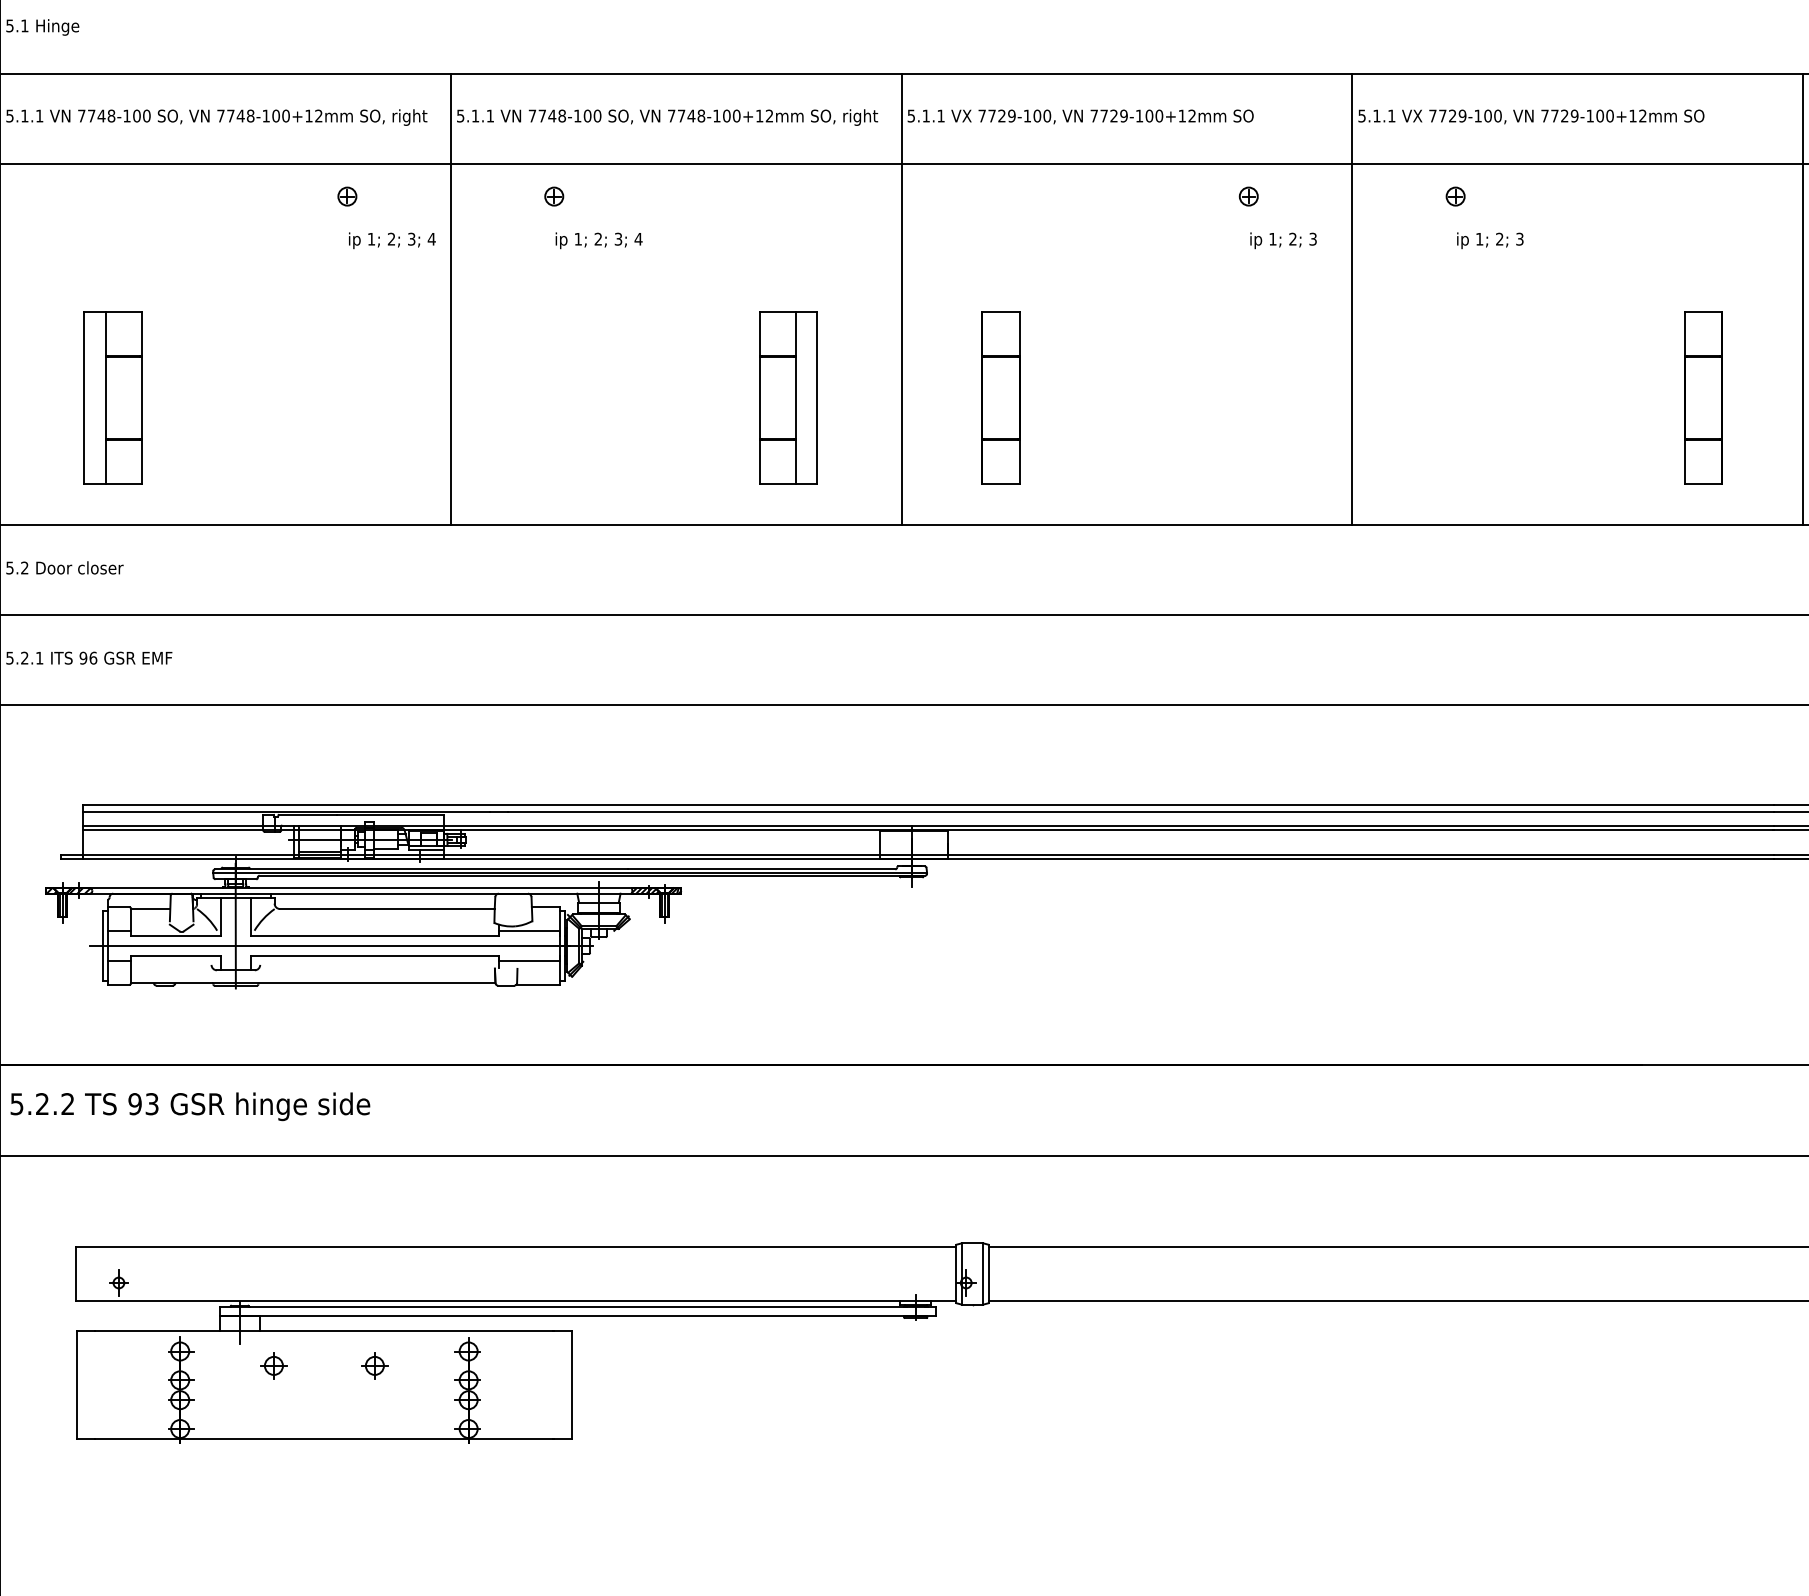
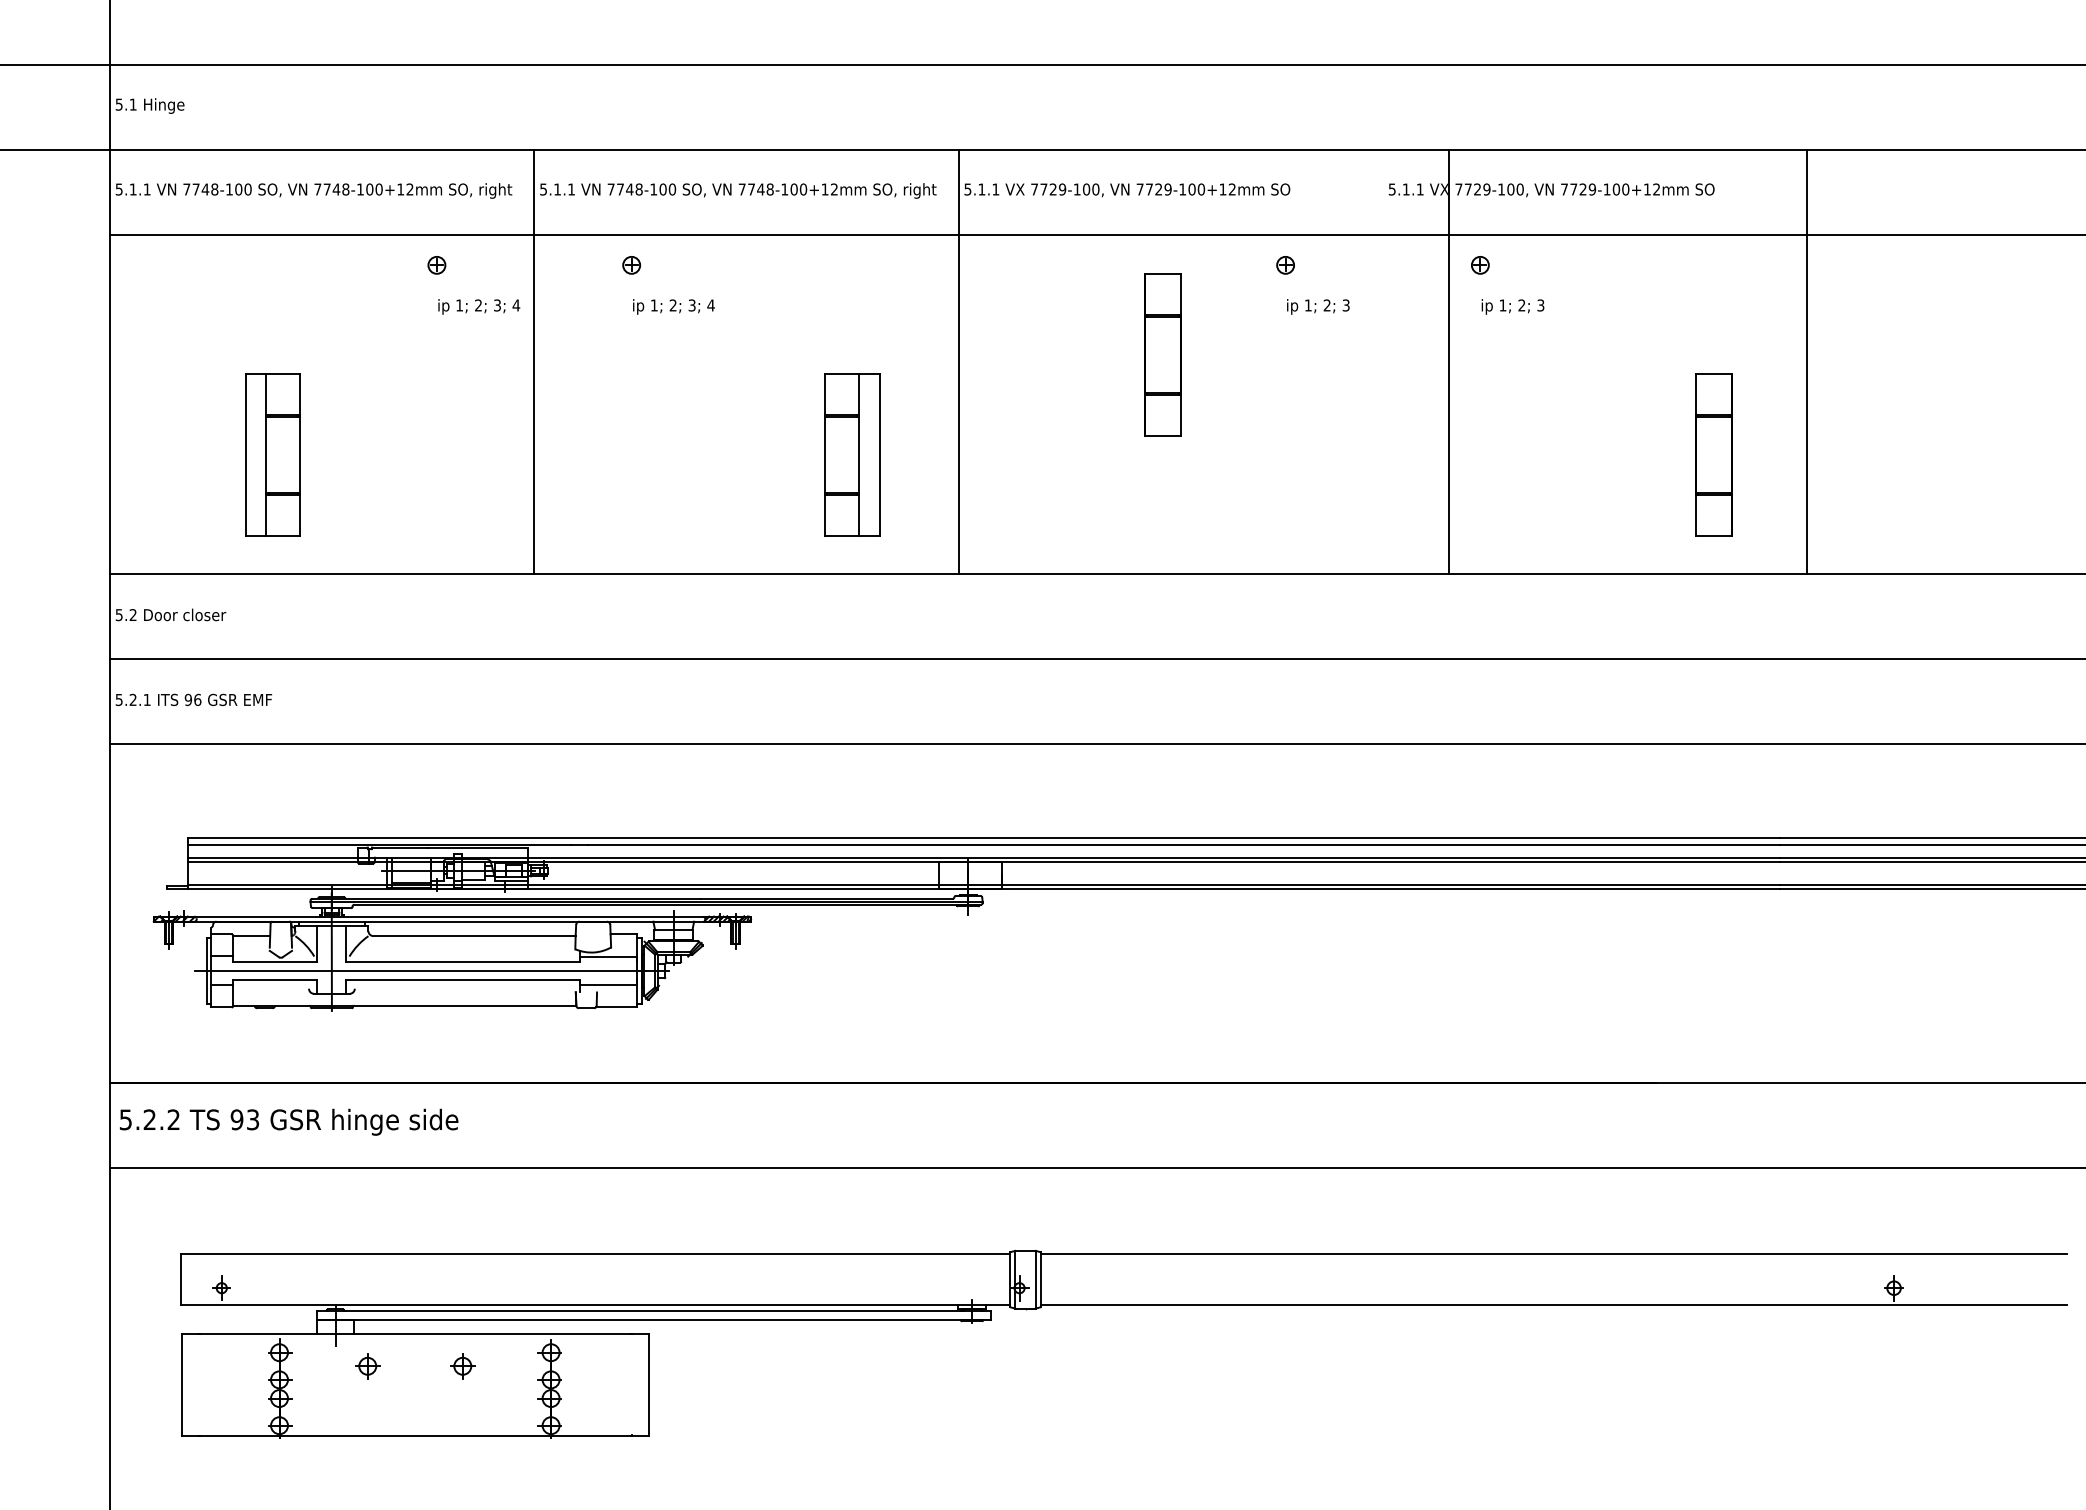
line: (1352, 298) -> (1449, 361), moved
part: (112, 397) -> (272, 454), moved
part: (1000, 397) -> (1162, 354), moved

